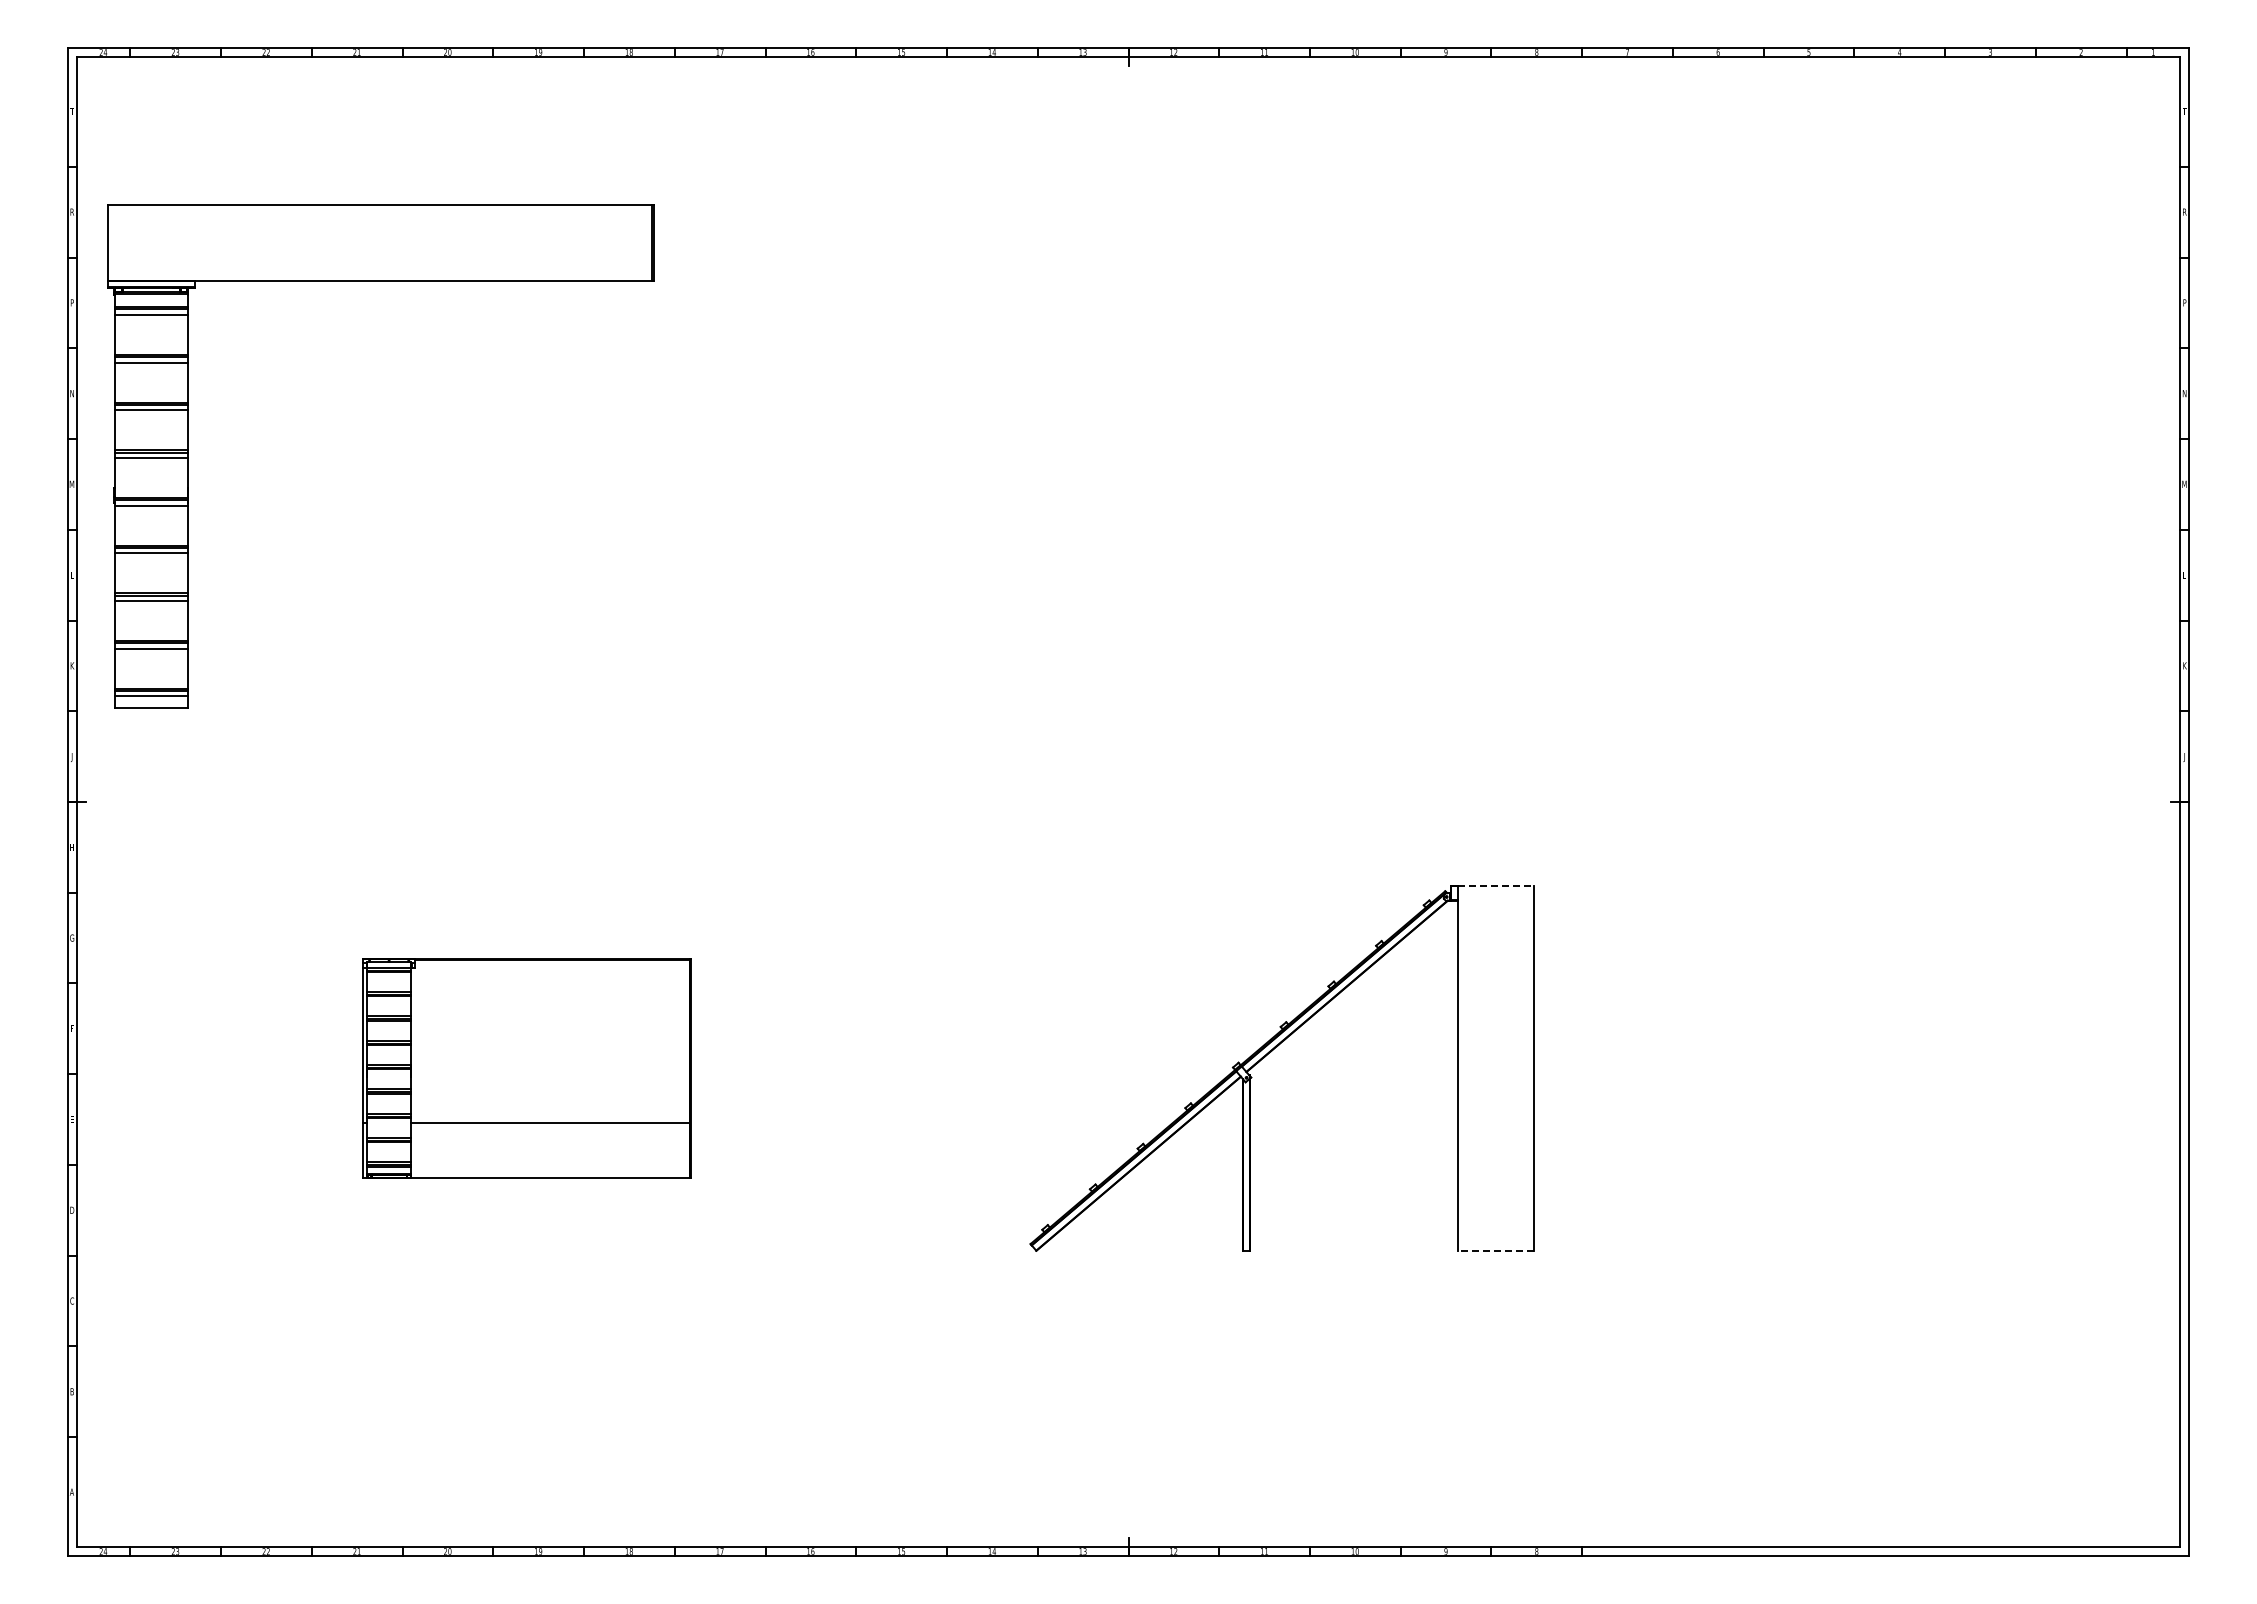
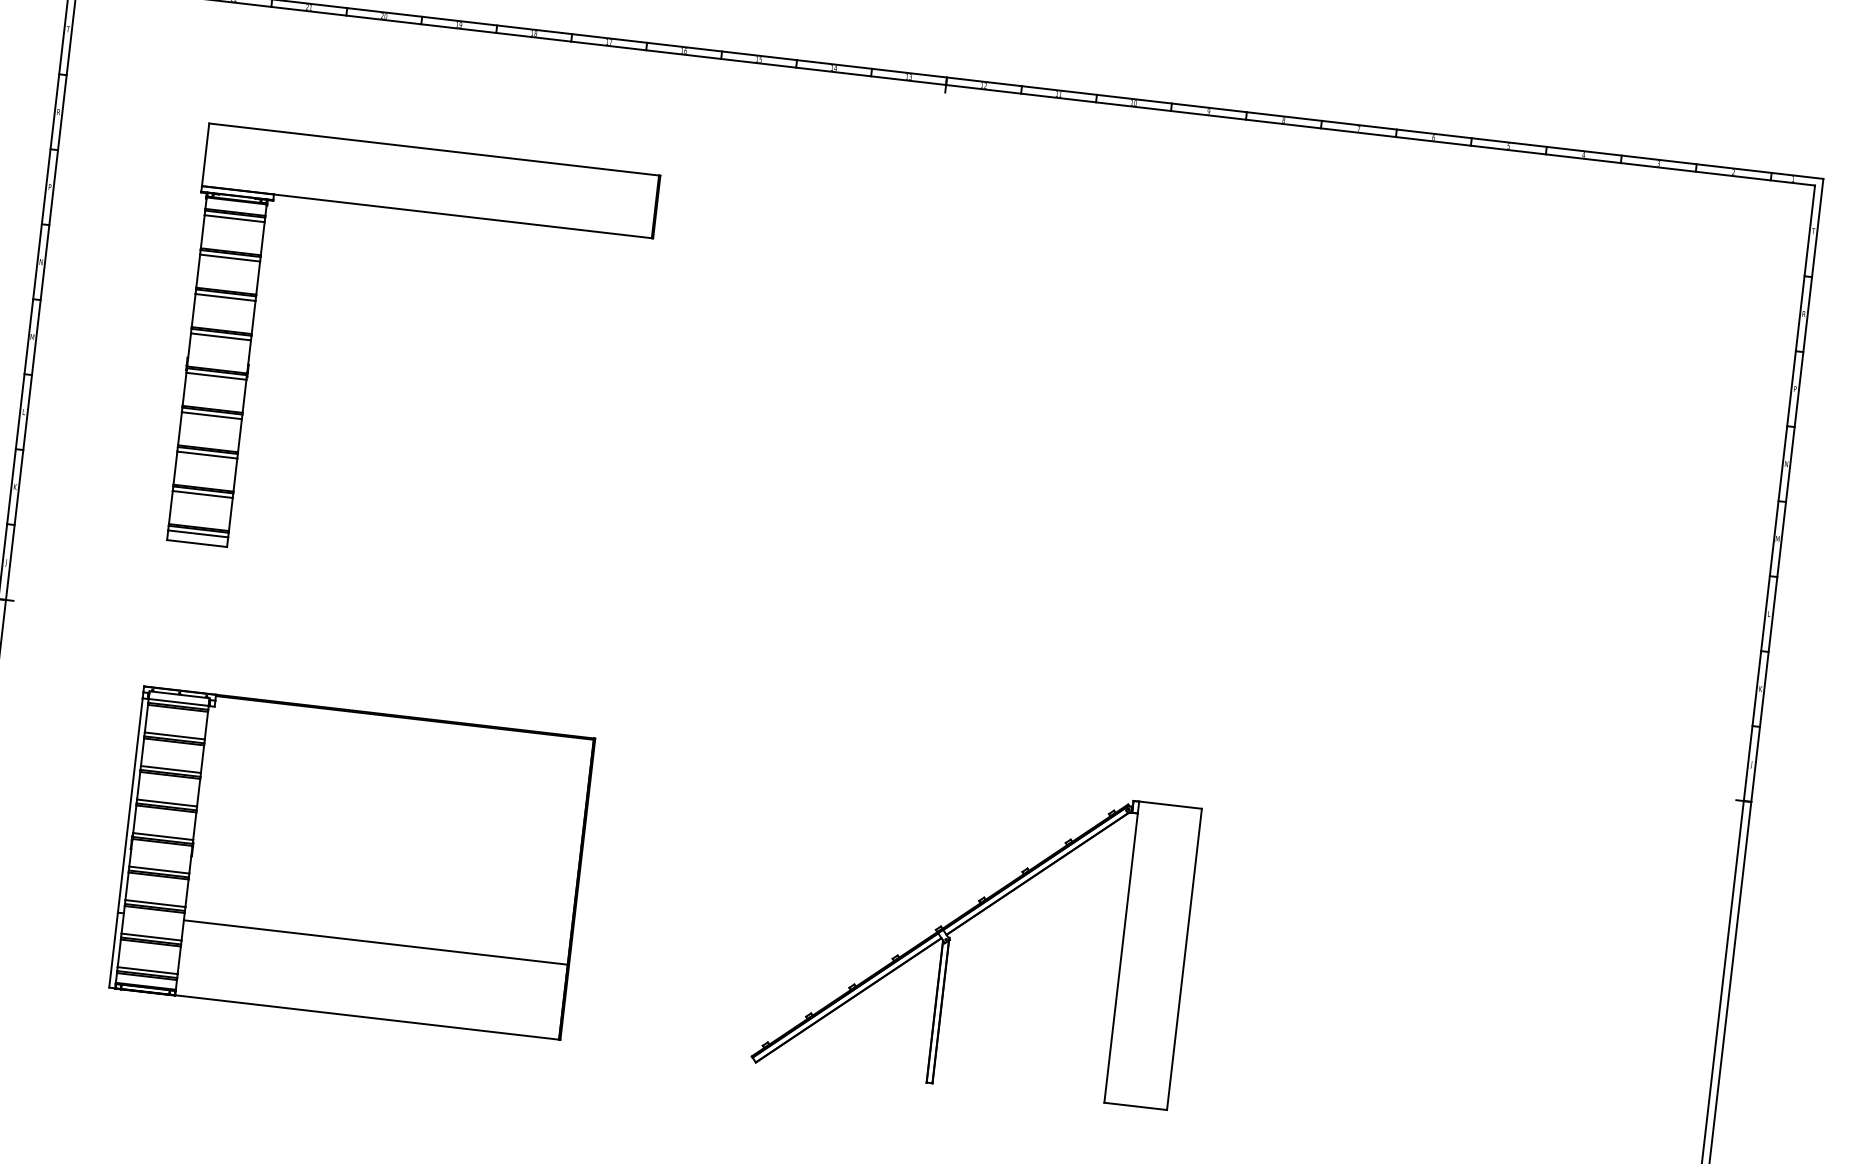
part: (380, 281) -> (427, 212), moved
line: (1496, 886) -> (1170, 805), dashed -> solid
part: (526, 1068) -> (352, 863), size x1.67
line: (1496, 1250) -> (1136, 1106), dashed -> solid

